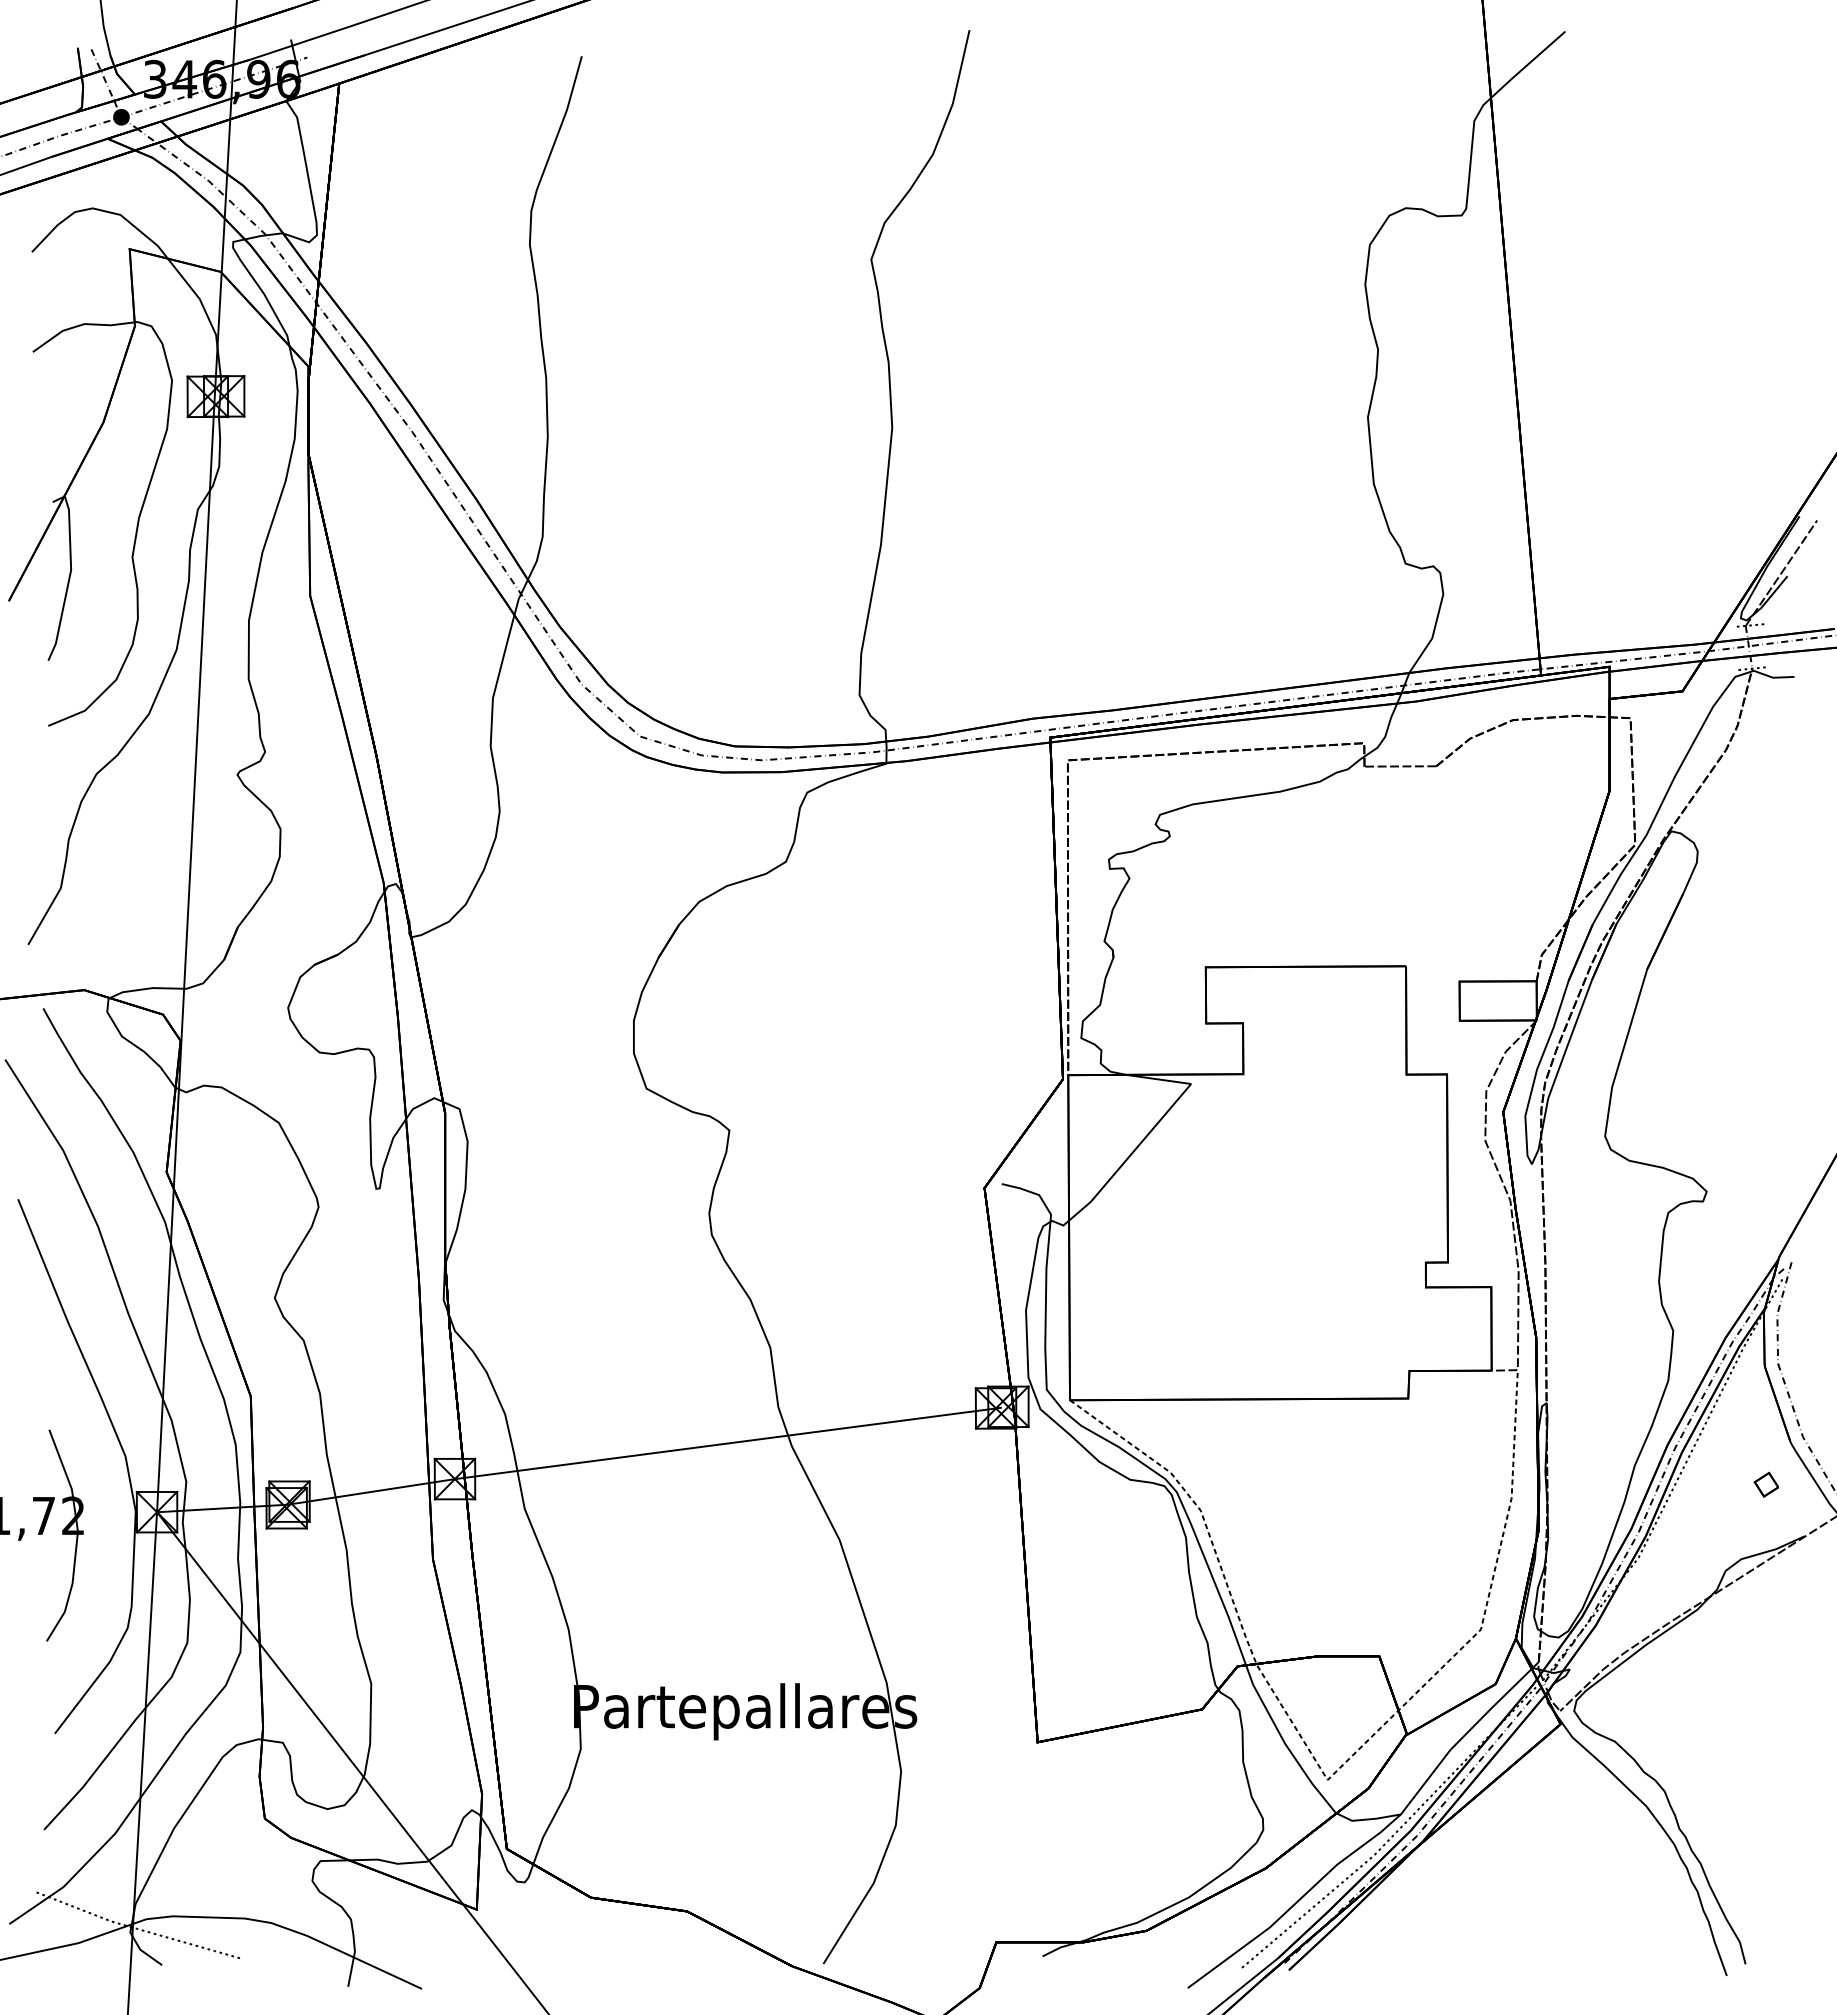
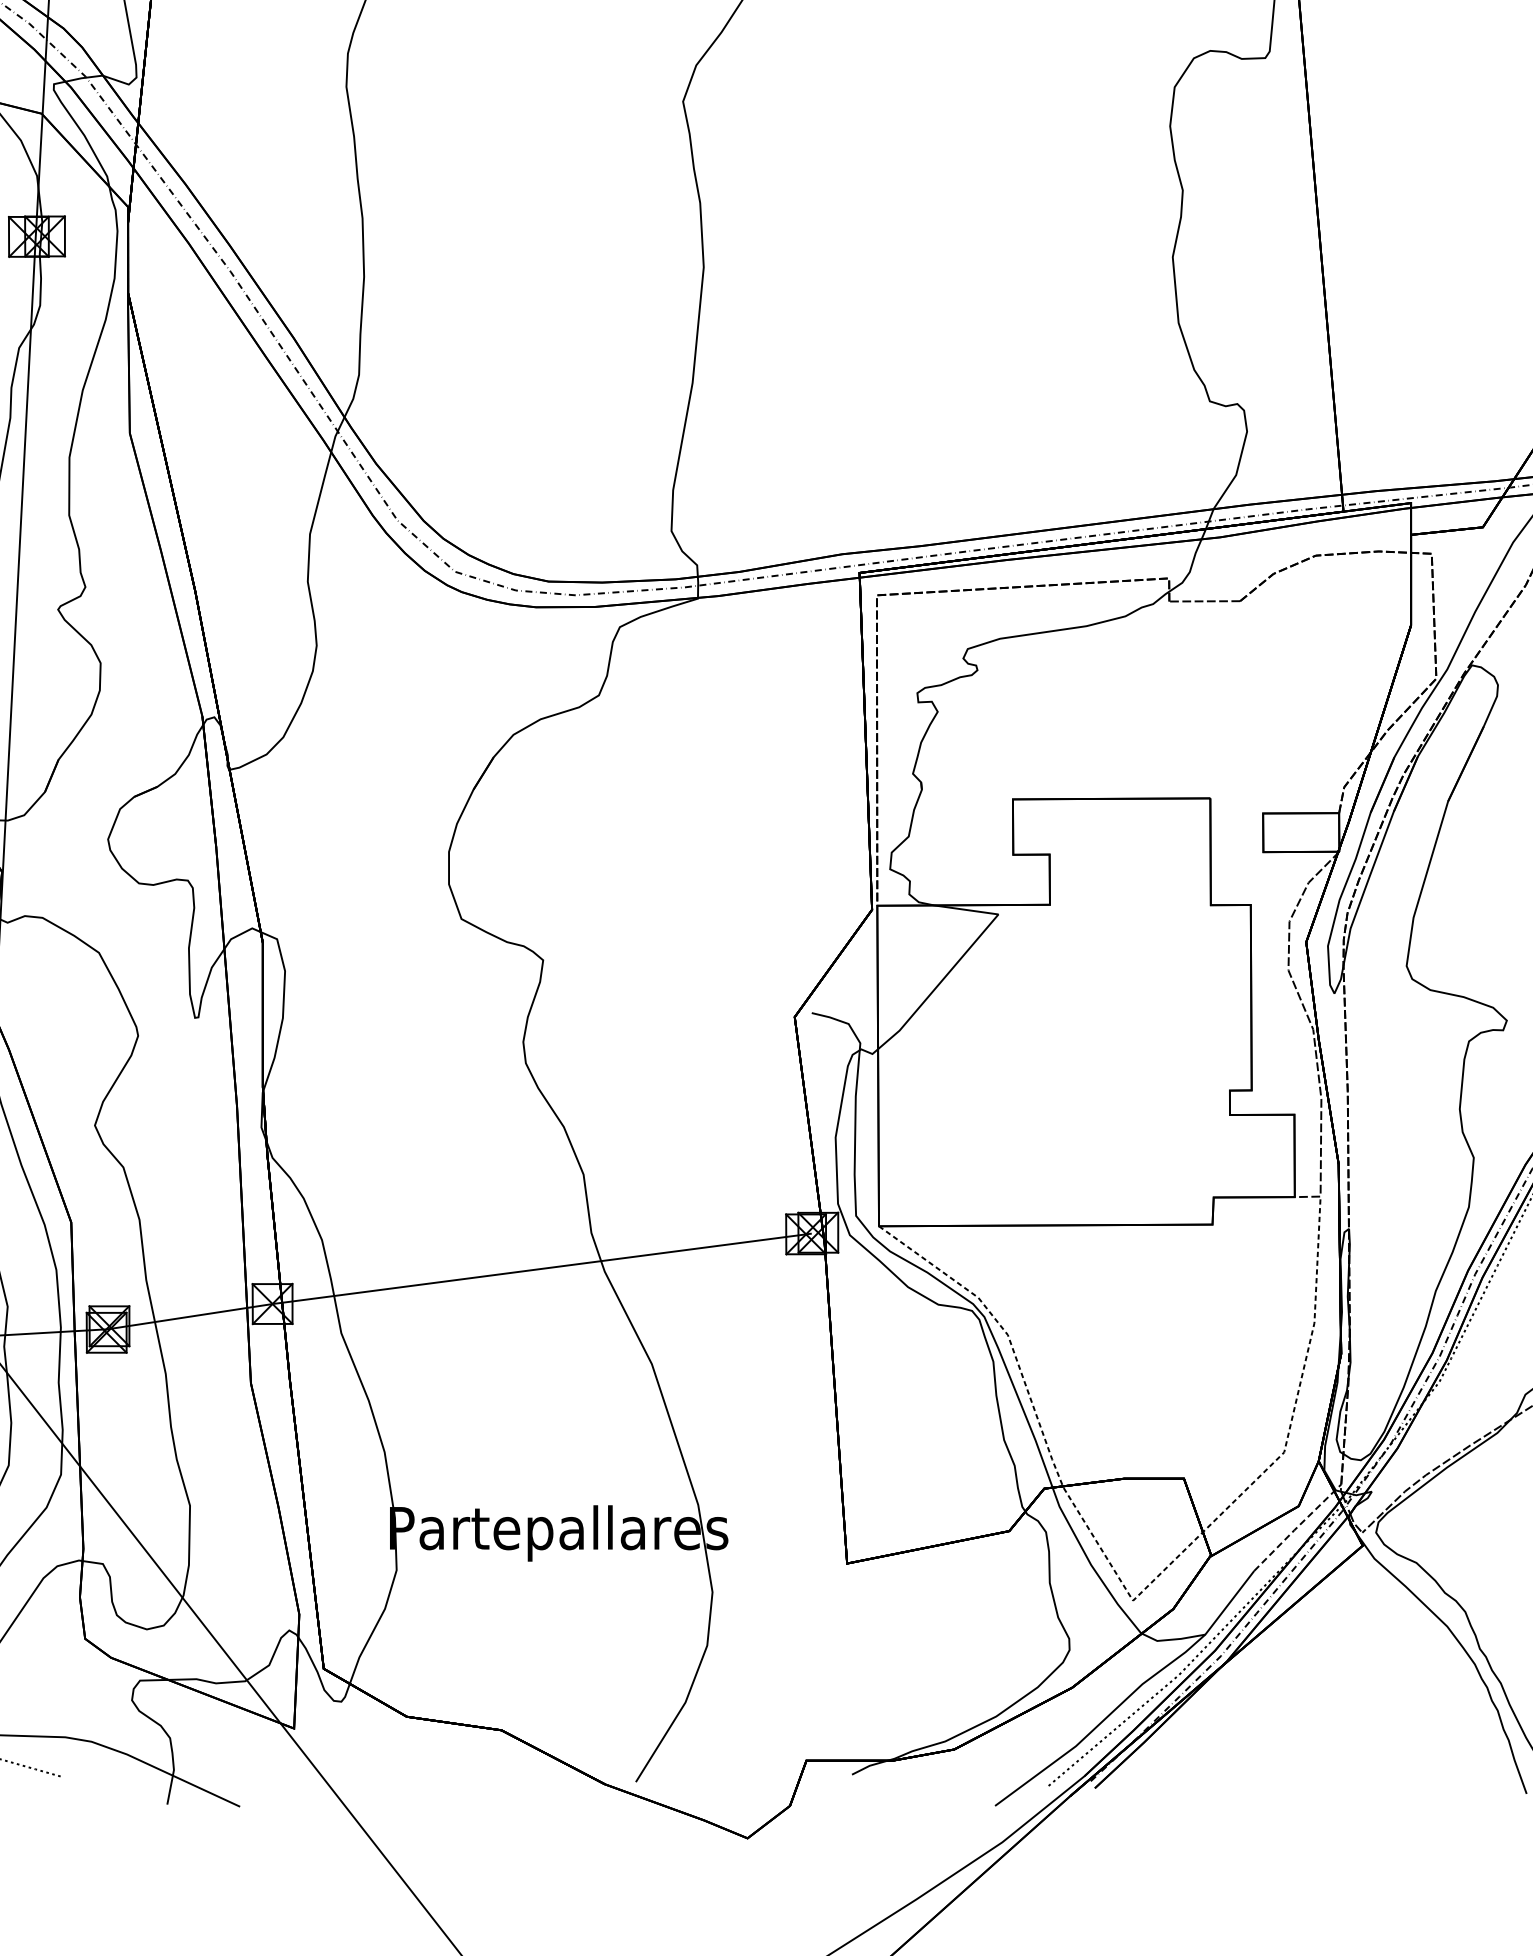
line: (1494, 1705) -> (1297, 1527), solid -> dashed

